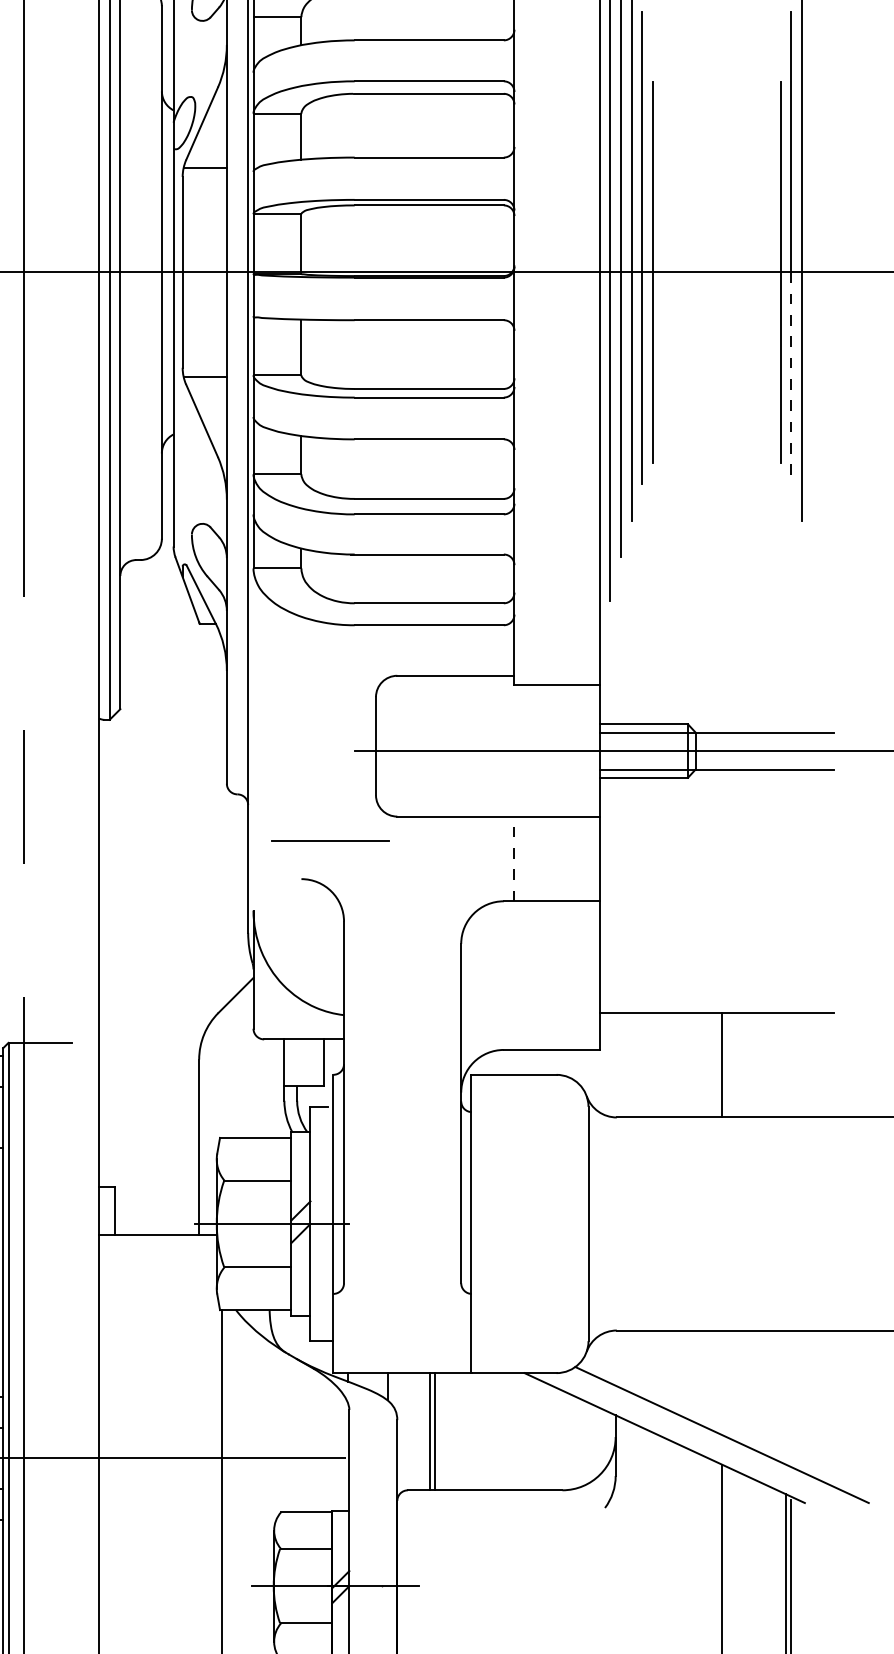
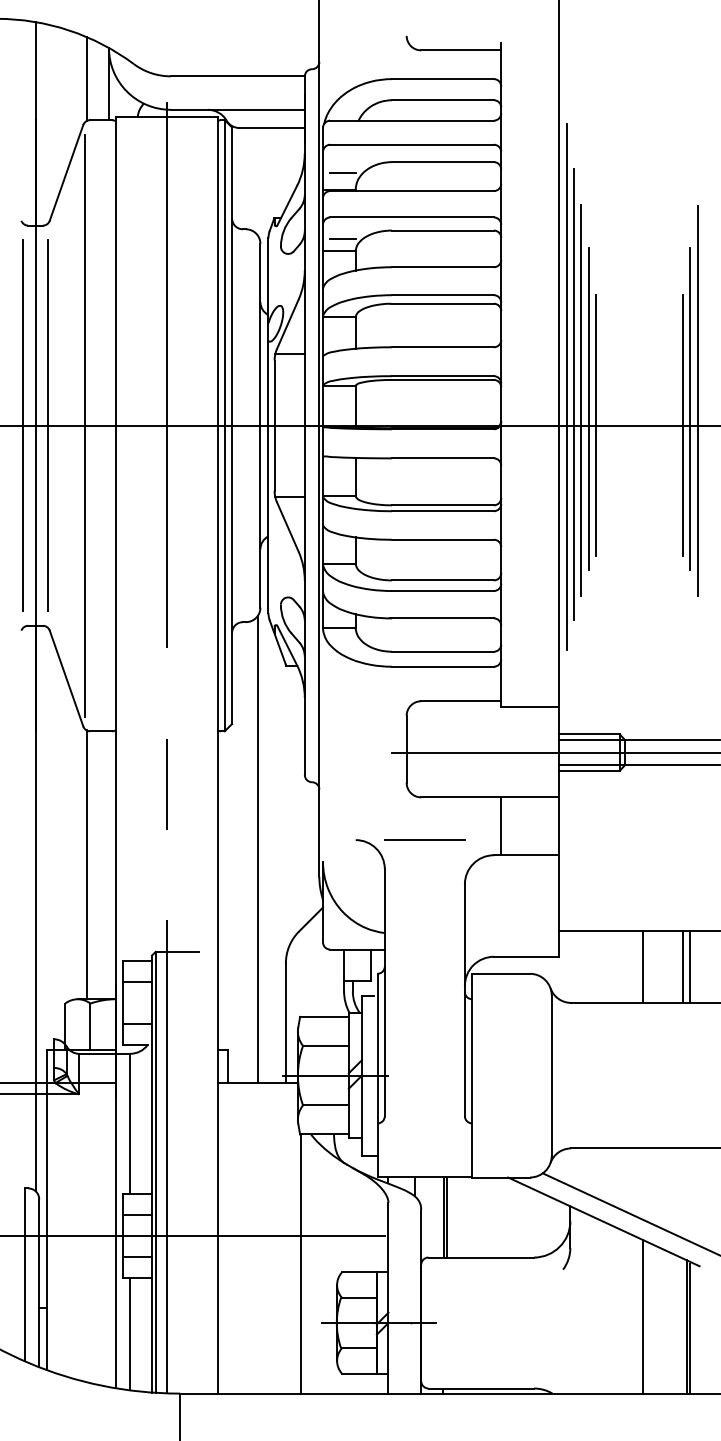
line: (791, 378) -> (690, 498), dashed -> solid
line: (330, 840) -> (424, 839), moved
line: (514, 859) -> (501, 826), dashed -> solid
line: (157, 892) -> (257, 849), added
line: (781, 1064) -> (683, 966), added
line: (791, 1064) -> (690, 966), added

